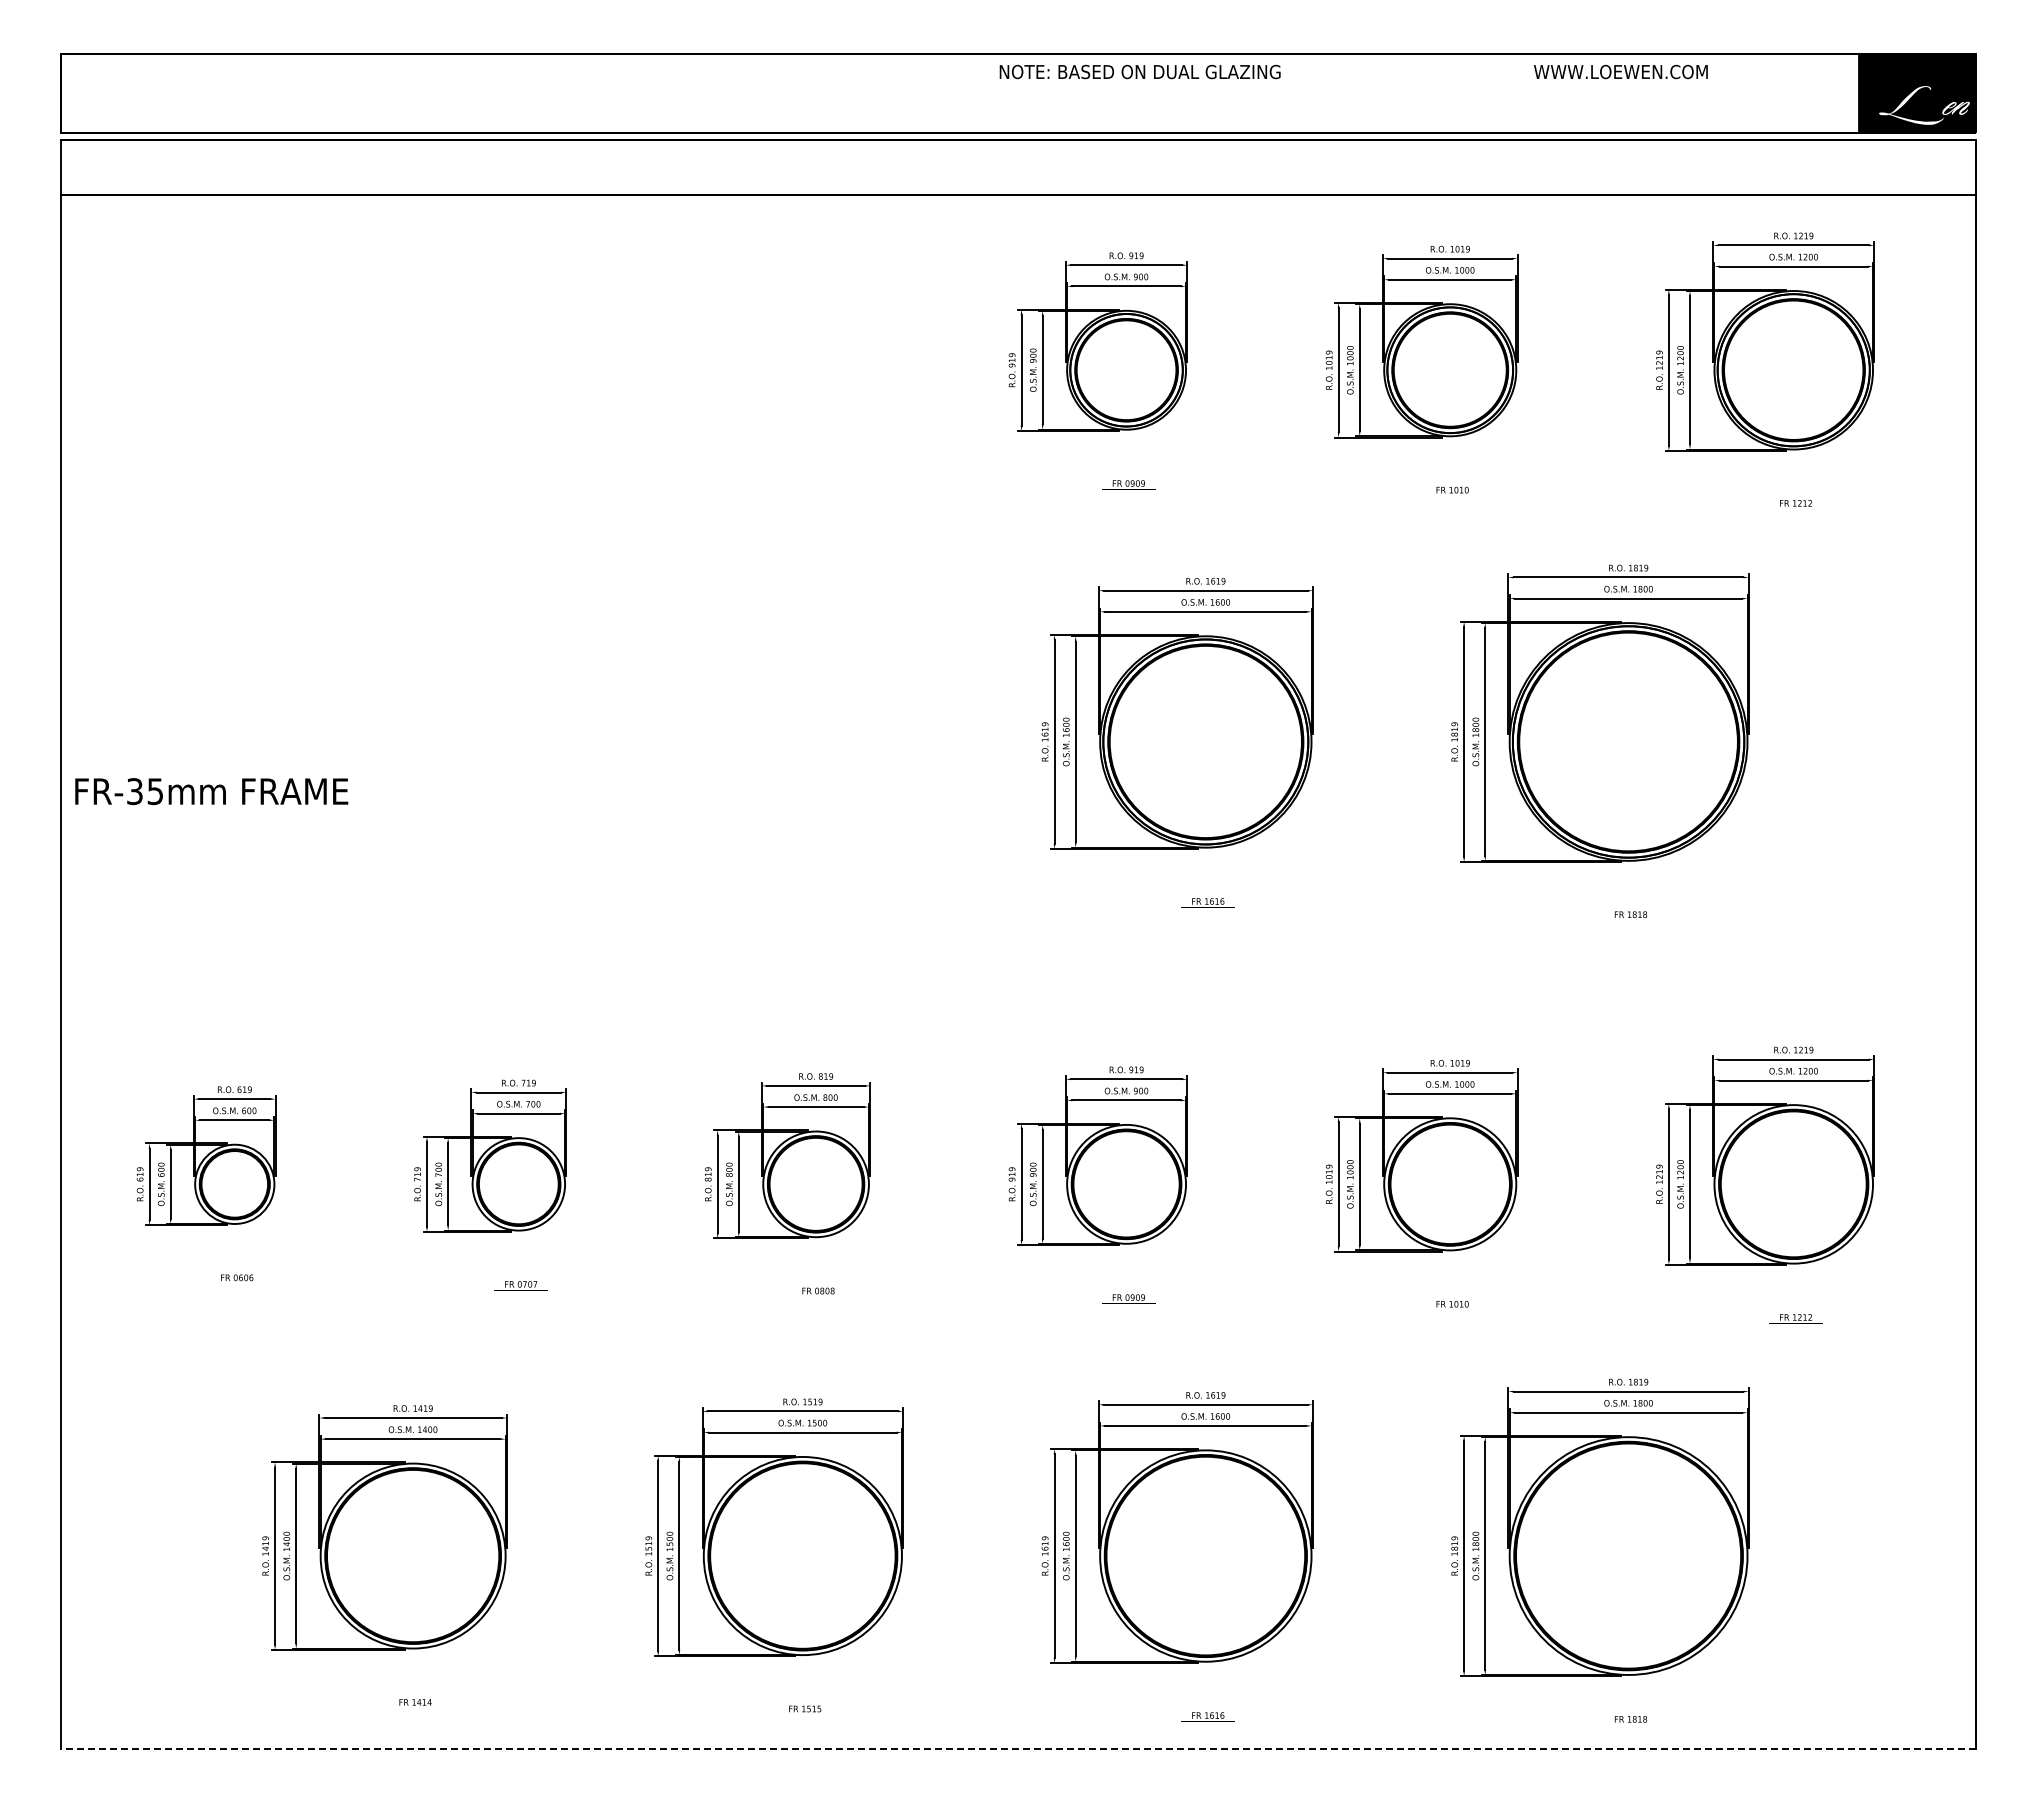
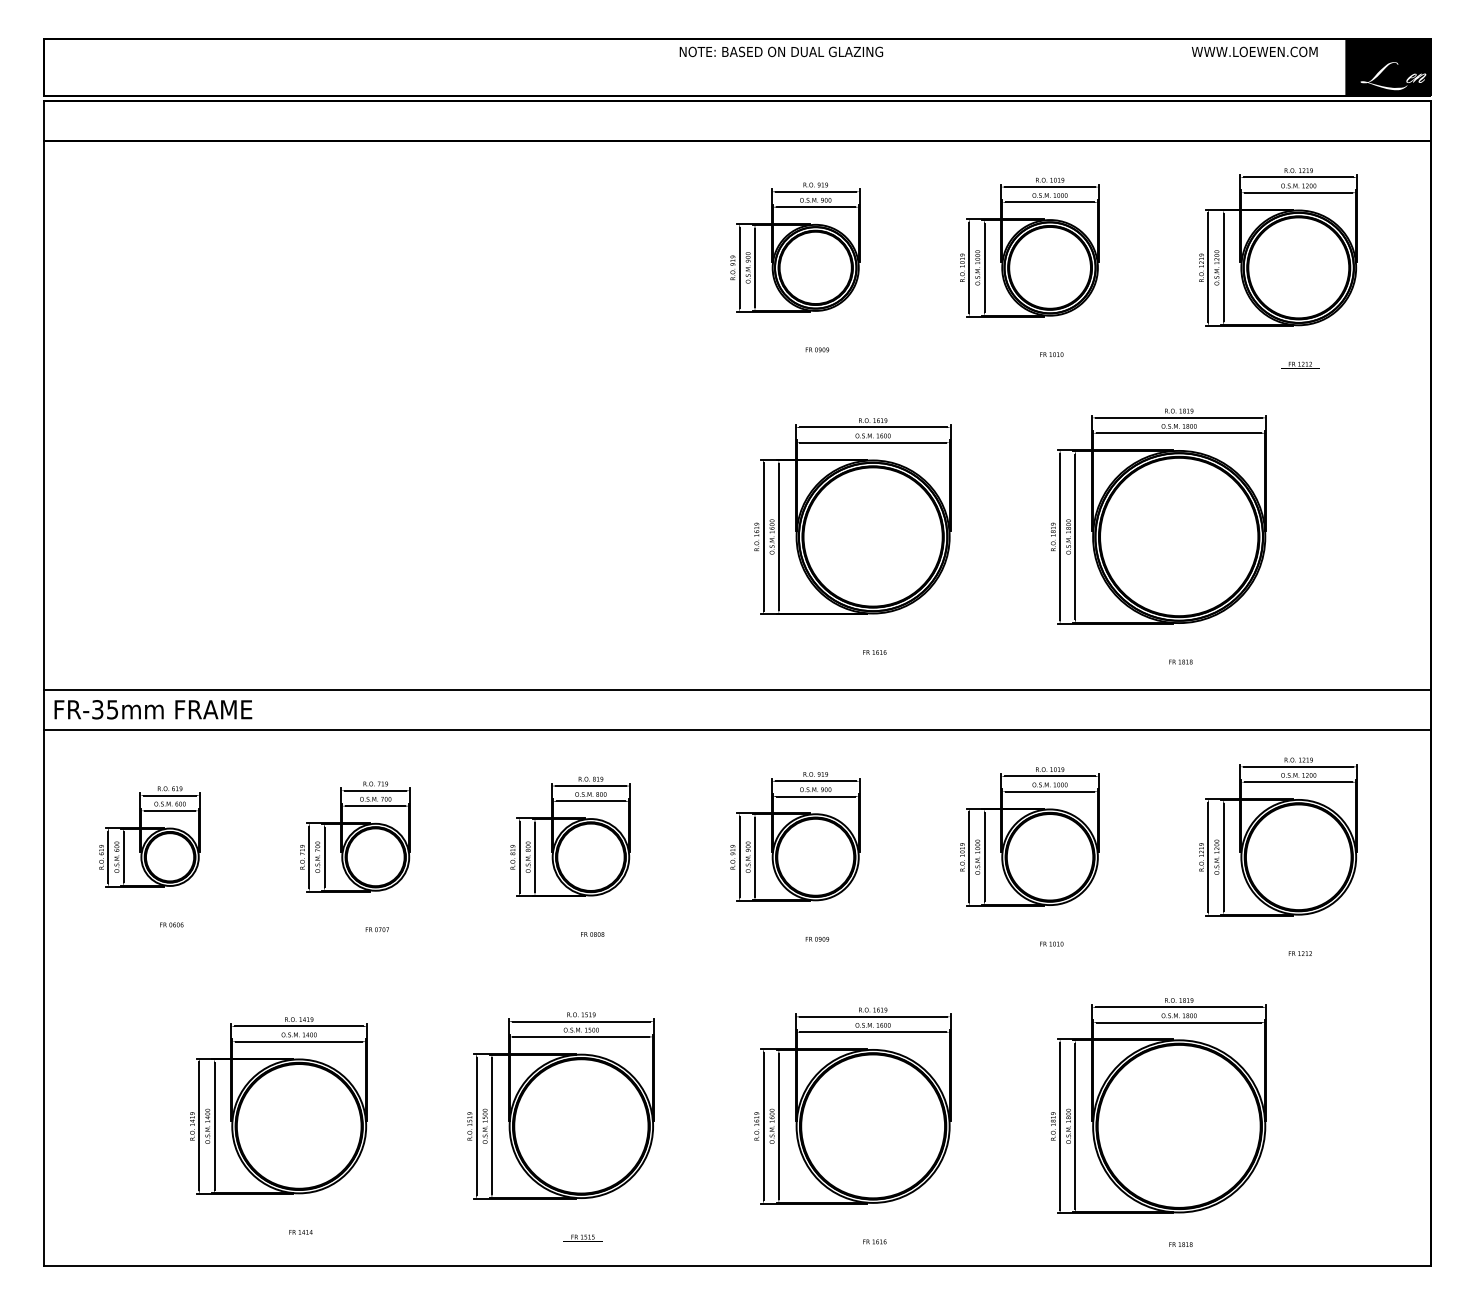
text: (1139, 71) -> (780, 51), moved
text: (1620, 71) -> (1254, 51), moved
text: (211, 791) -> (153, 709), moved
line: (1018, 953) -> (737, 690), added
line: (1018, 1009) -> (737, 730), added
line: (1017, 1749) -> (736, 1266), dashed -> solid

